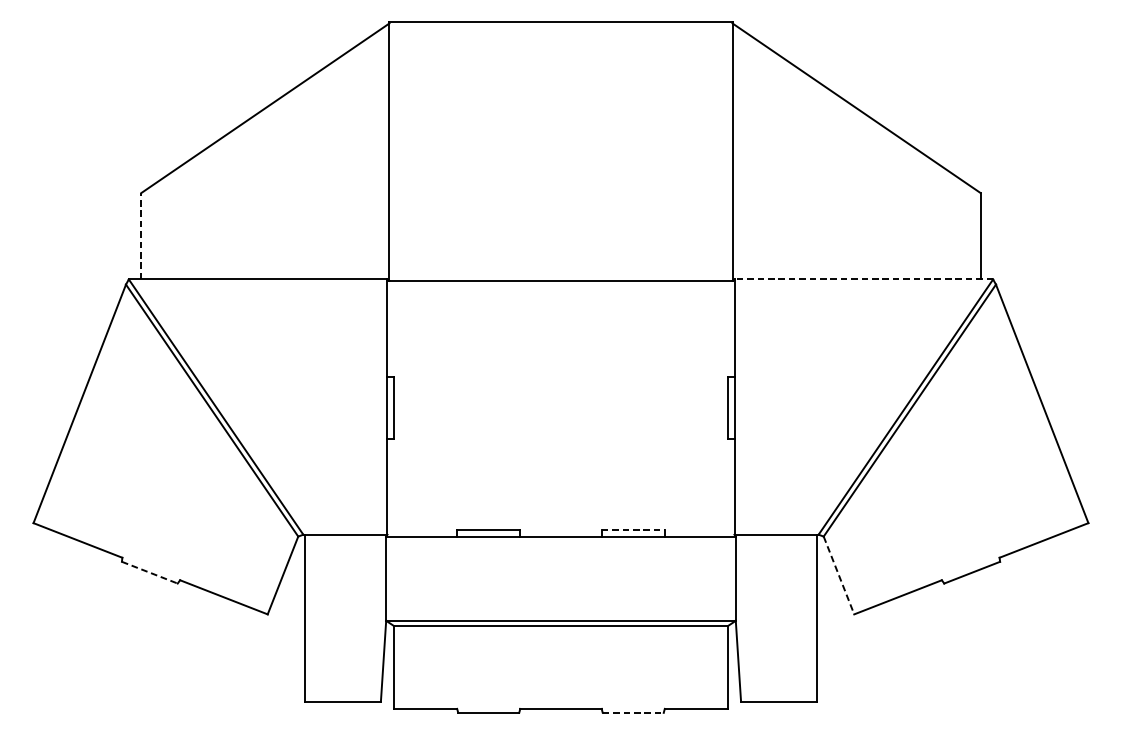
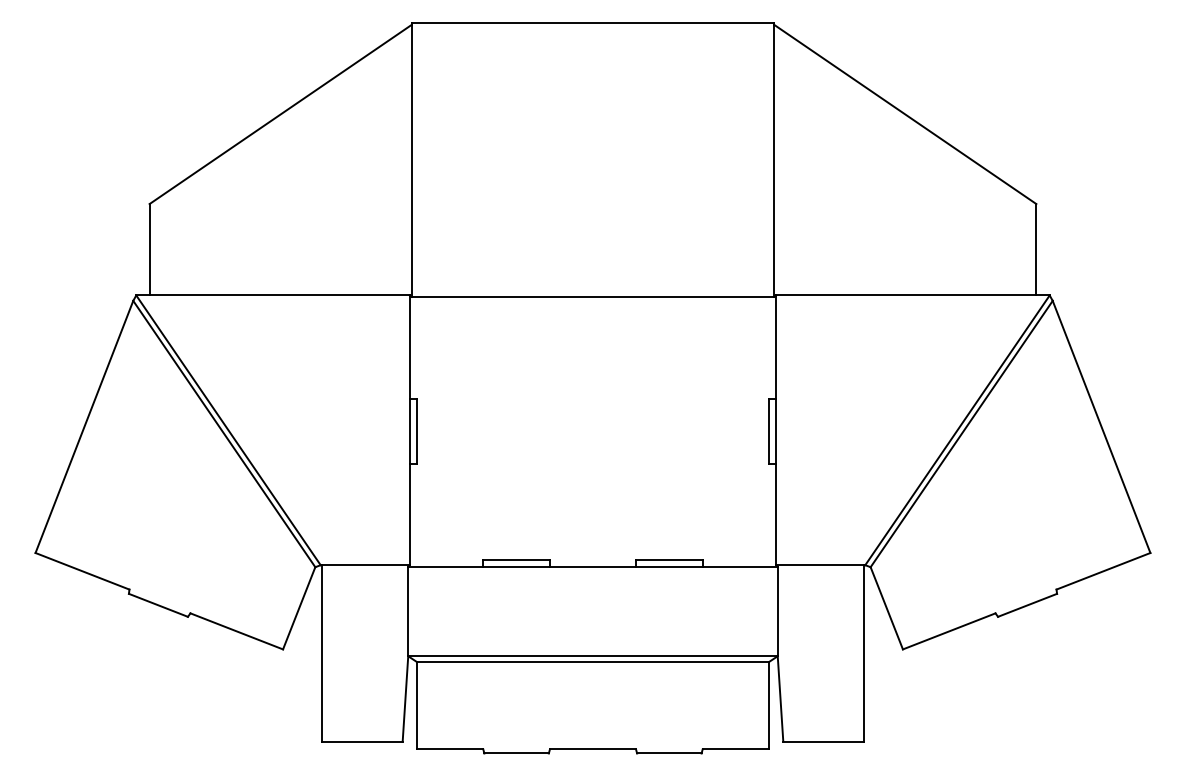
line: (141, 235) -> (149, 249), dashed -> solid
line: (864, 279) -> (913, 295), dashed -> solid
line: (633, 530) -> (669, 560), dashed -> solid
line: (149, 572) -> (158, 605), dashed -> solid
line: (838, 575) -> (886, 608), dashed -> solid
line: (633, 712) -> (669, 753), dashed -> solid

